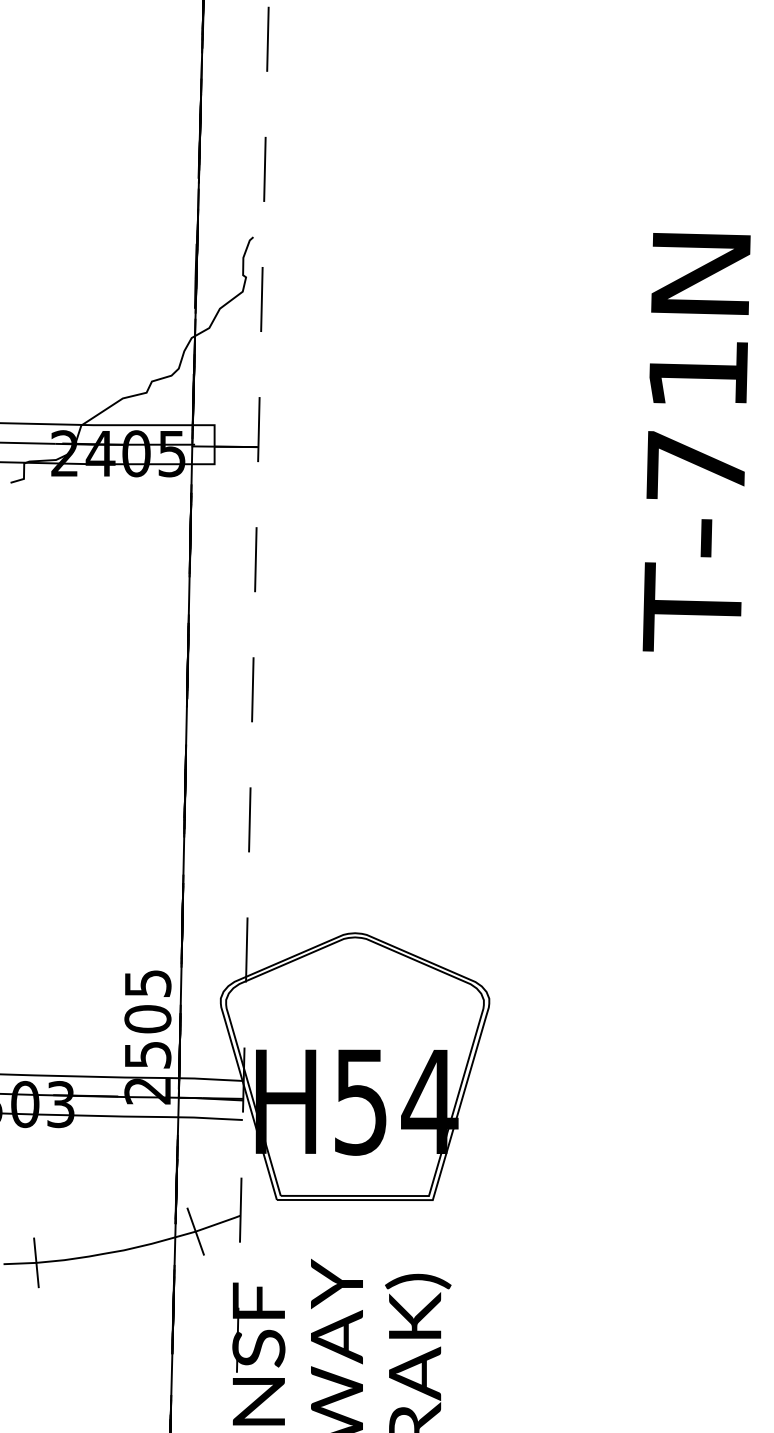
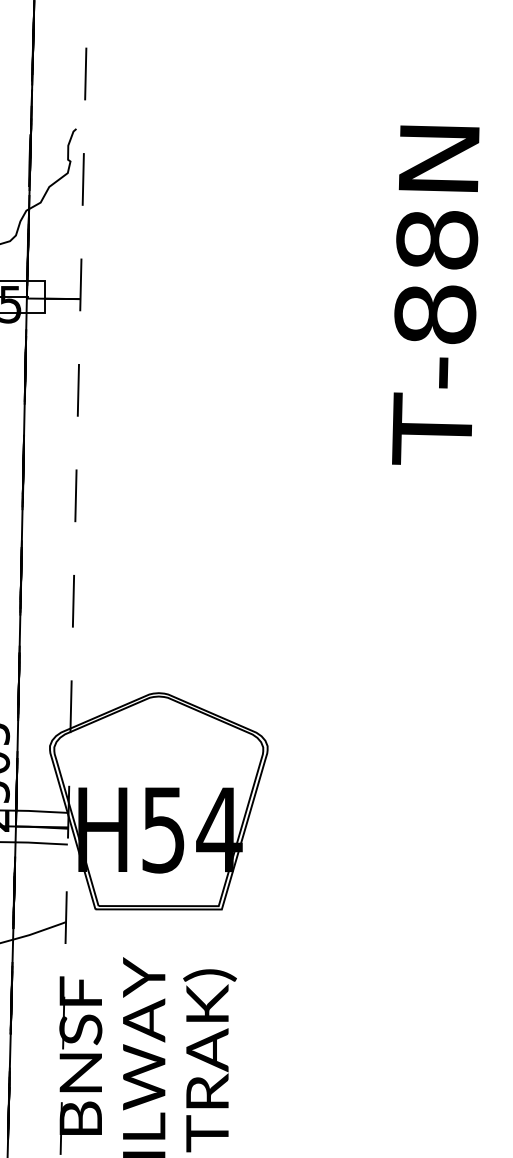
text: (697, 420) -> (436, 277), T-71N -> T-88N
line: (195, 1231) -> (29, 934), removed

